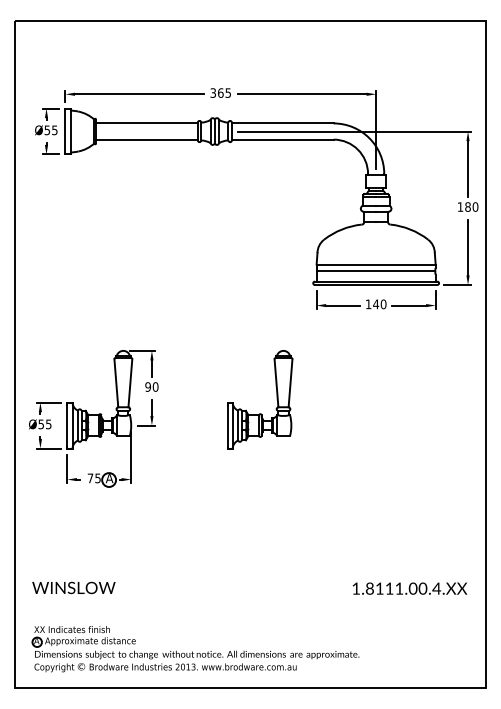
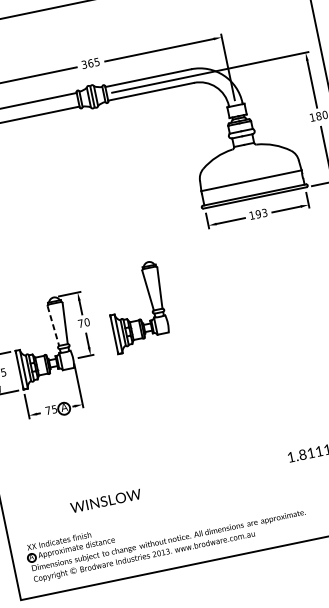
line: (375, 271) -> (252, 186), removed
text: (379, 304) -> (261, 213), 140 -> 193
line: (116, 383) -> (53, 326), solid -> dashed
text: (147, 386) -> (80, 323), 90 -> 70
part: (260, 413) -> (139, 318), moved
text: (73, 587) -> (105, 500), moved

